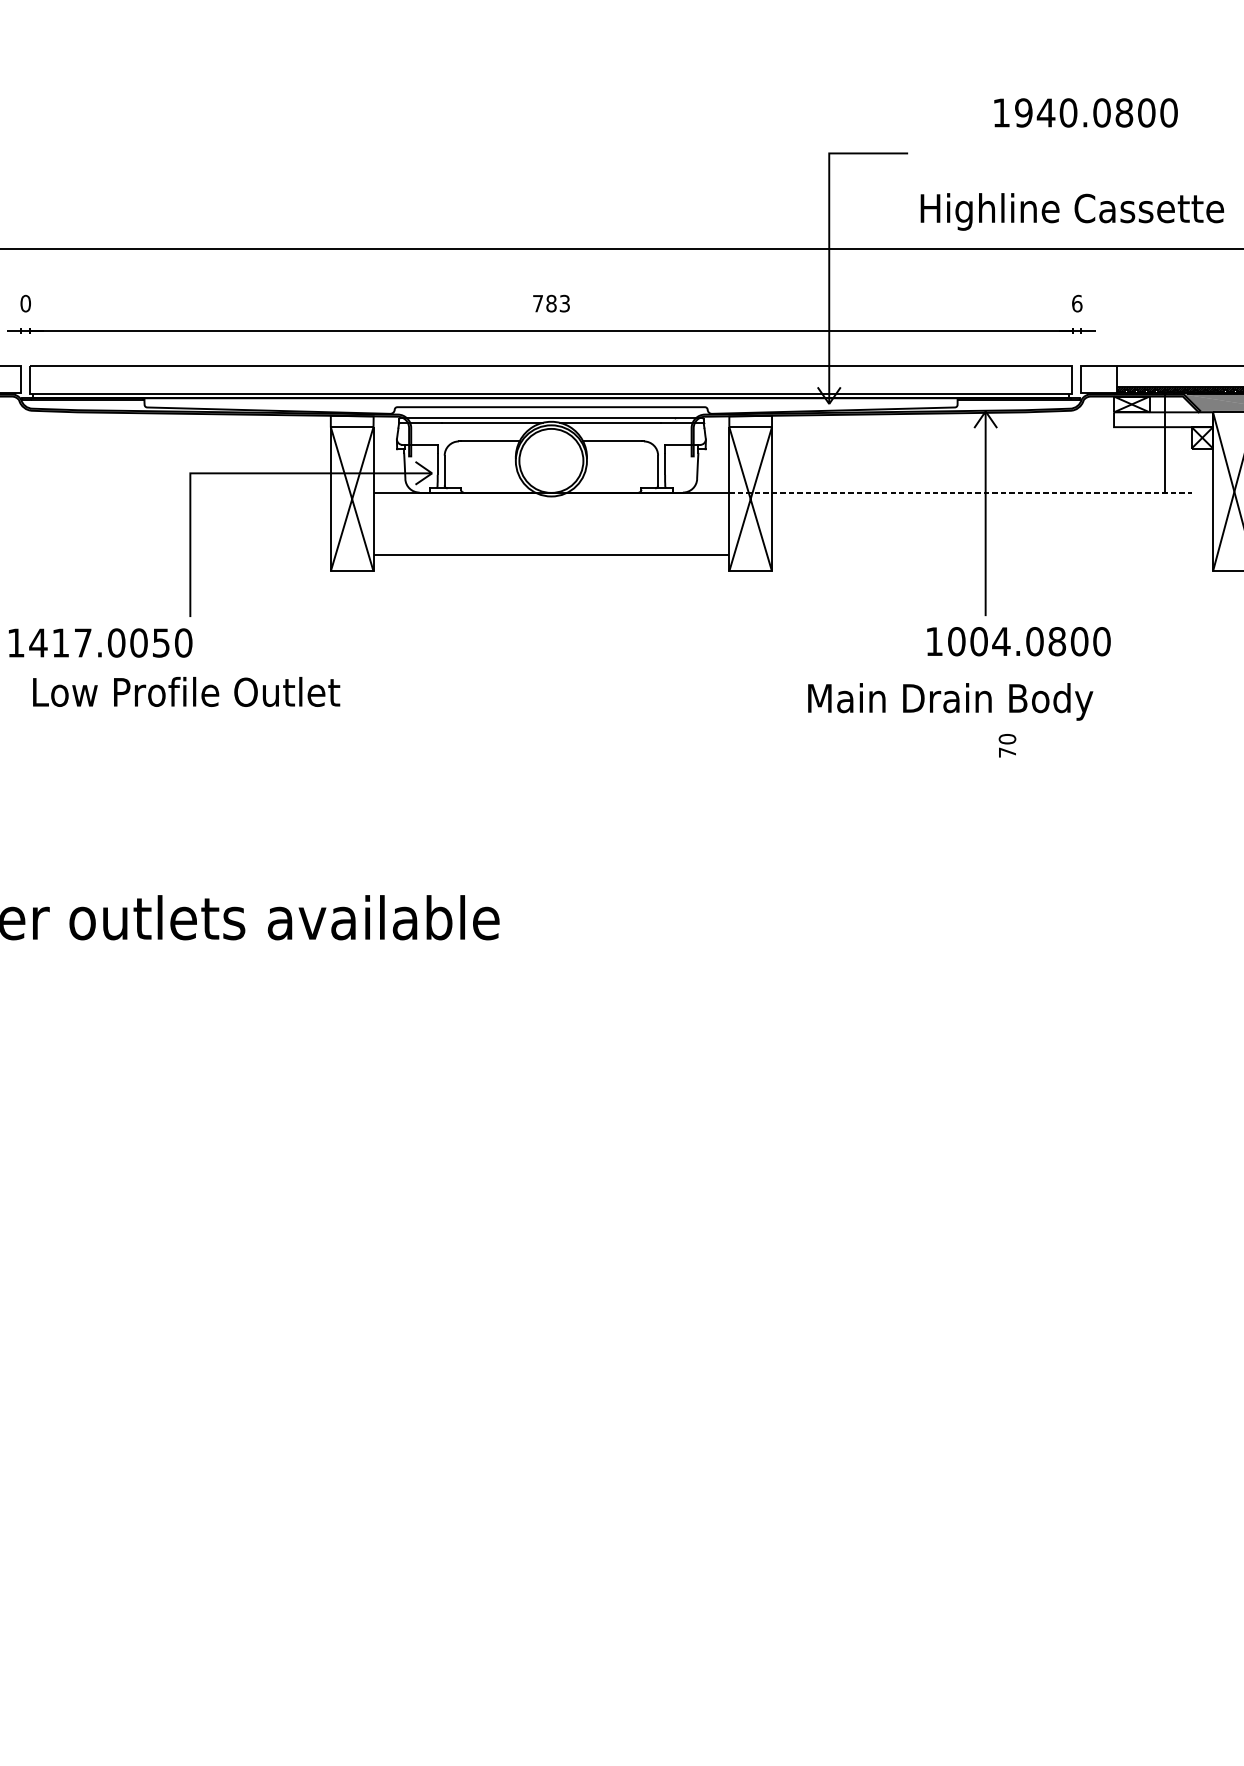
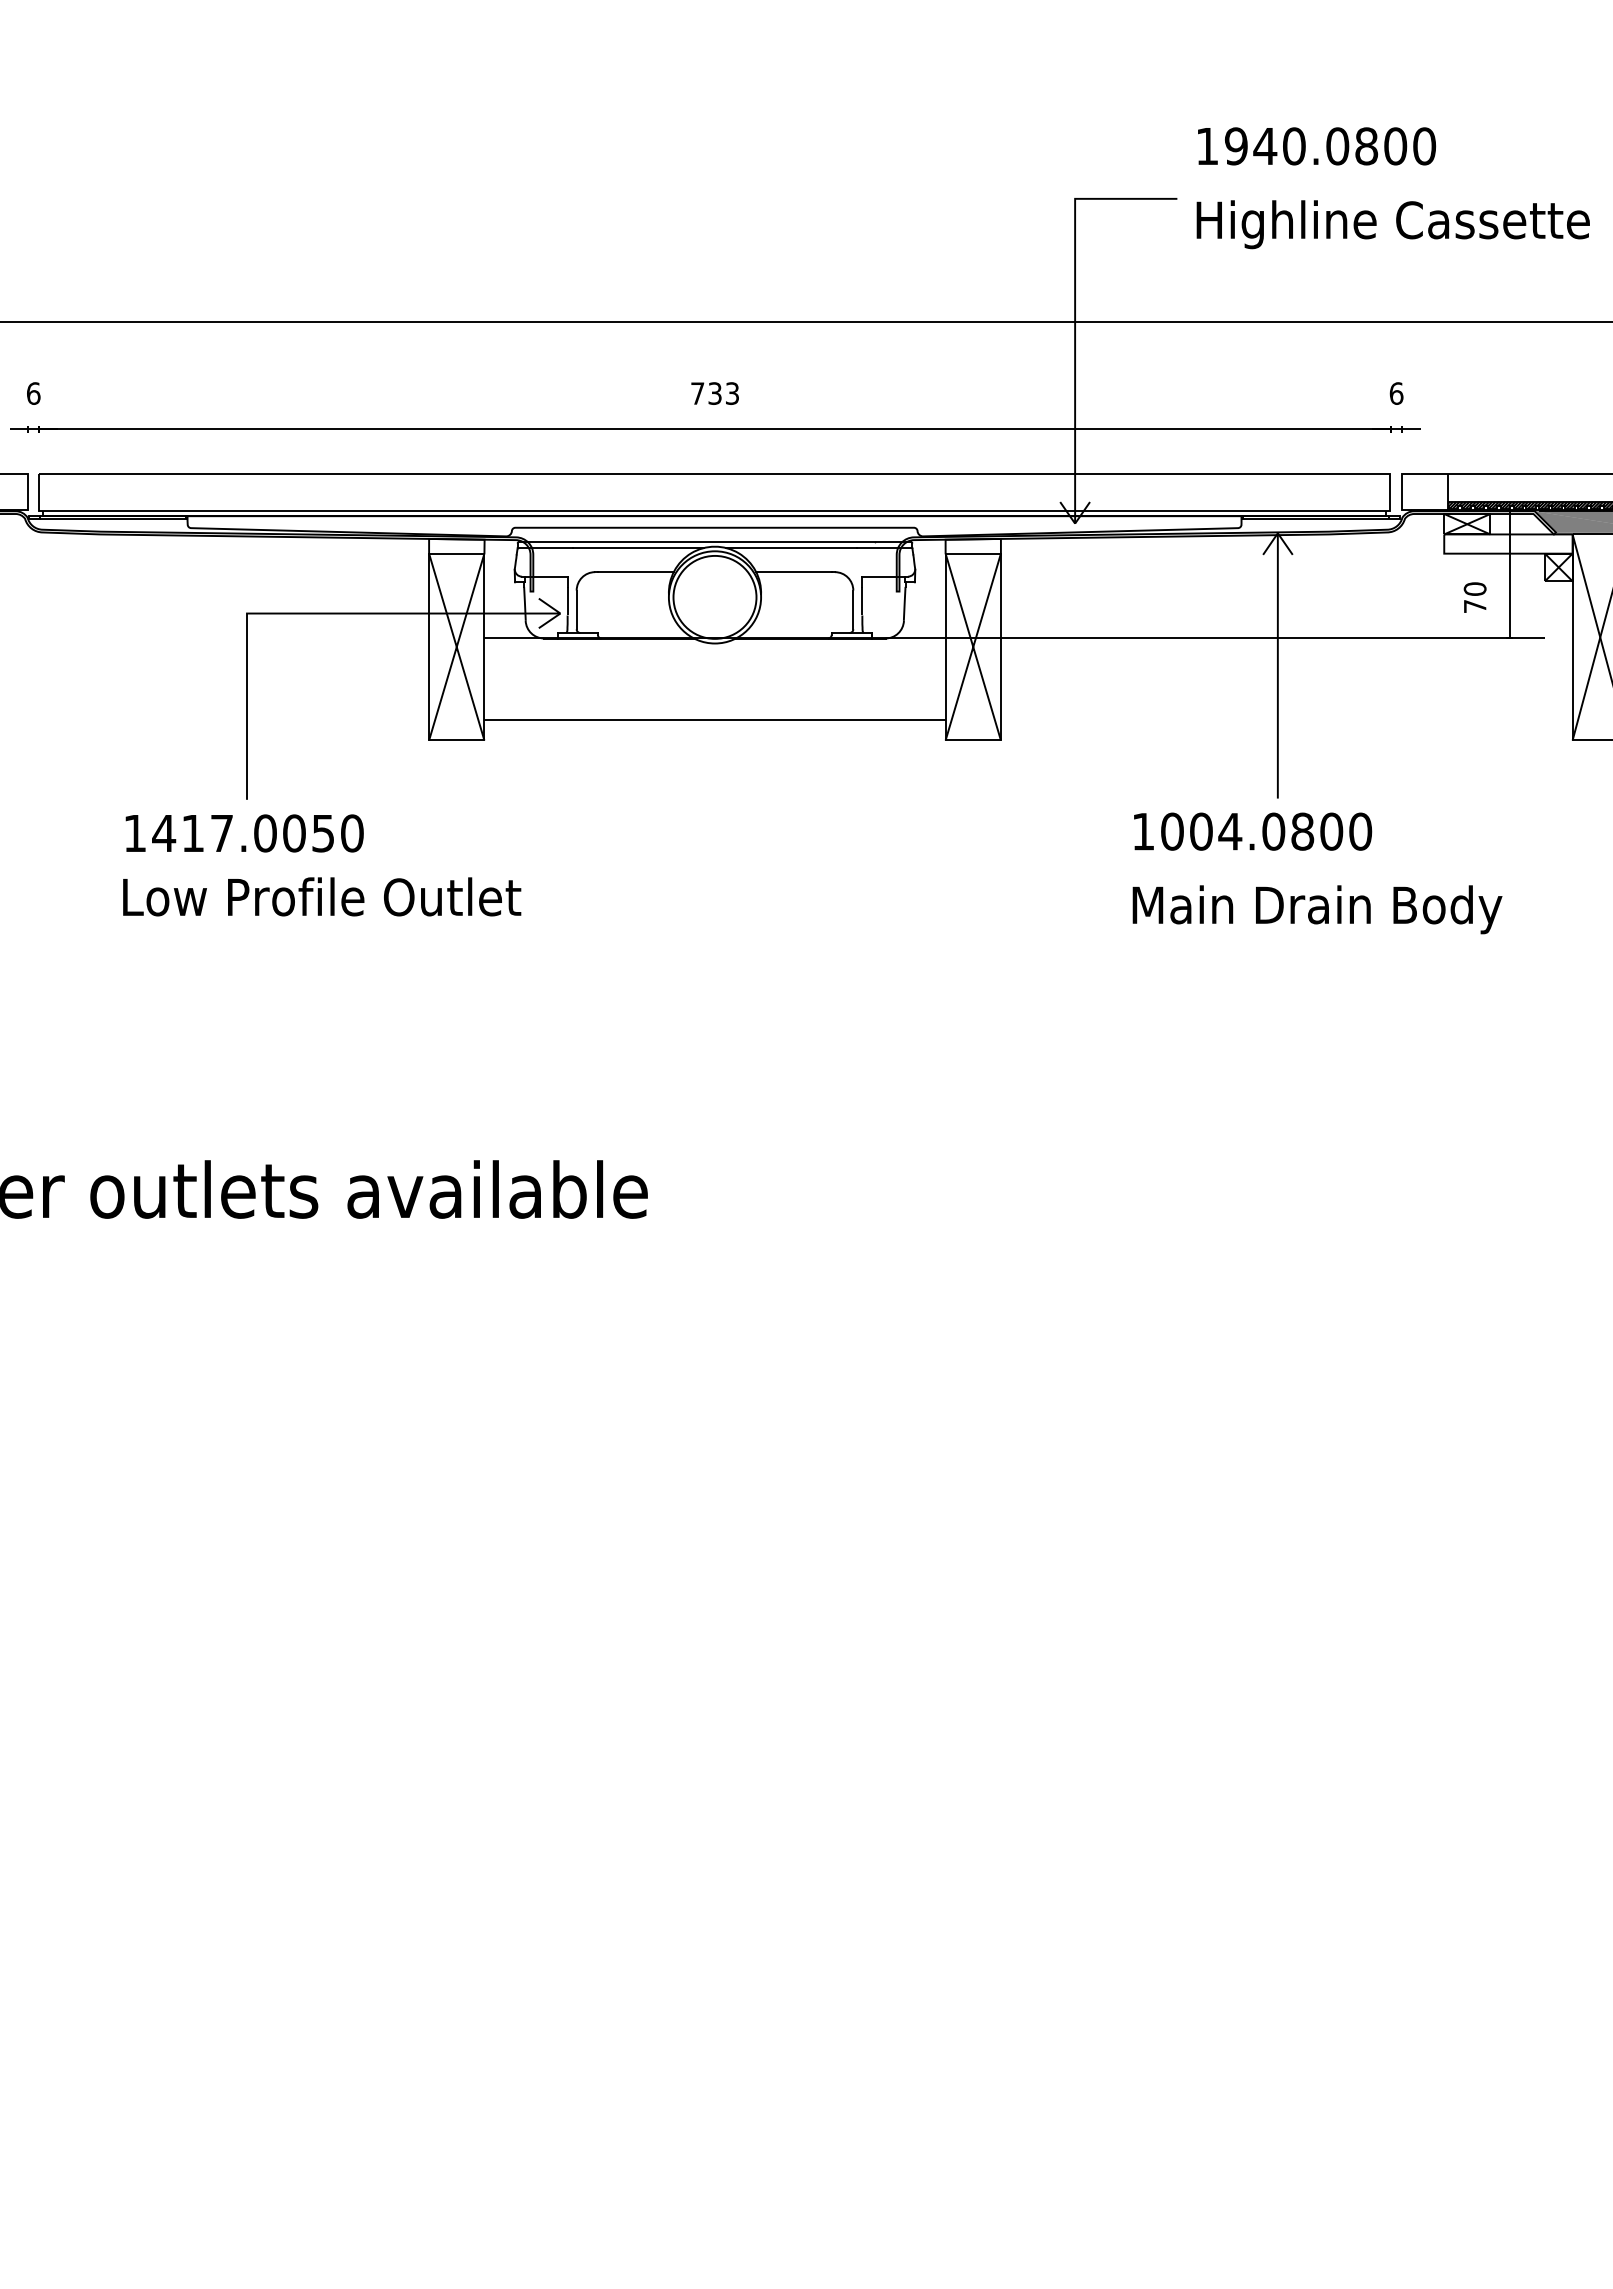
text: (1086, 113) -> (1317, 146), moved
text: (1071, 211) -> (1392, 224), moved
text: (25, 303) -> (33, 393), 0 -> 6
text: (551, 303) -> (714, 393), 783 -> 733
line: (960, 492) -> (1245, 638), dashed -> solid
text: (1019, 641) -> (1253, 831), moved
text: (100, 643) -> (244, 833), moved
text: (186, 691) -> (322, 896), moved
text: (950, 701) -> (1317, 909), moved
text: (1006, 745) -> (1474, 597), moved

